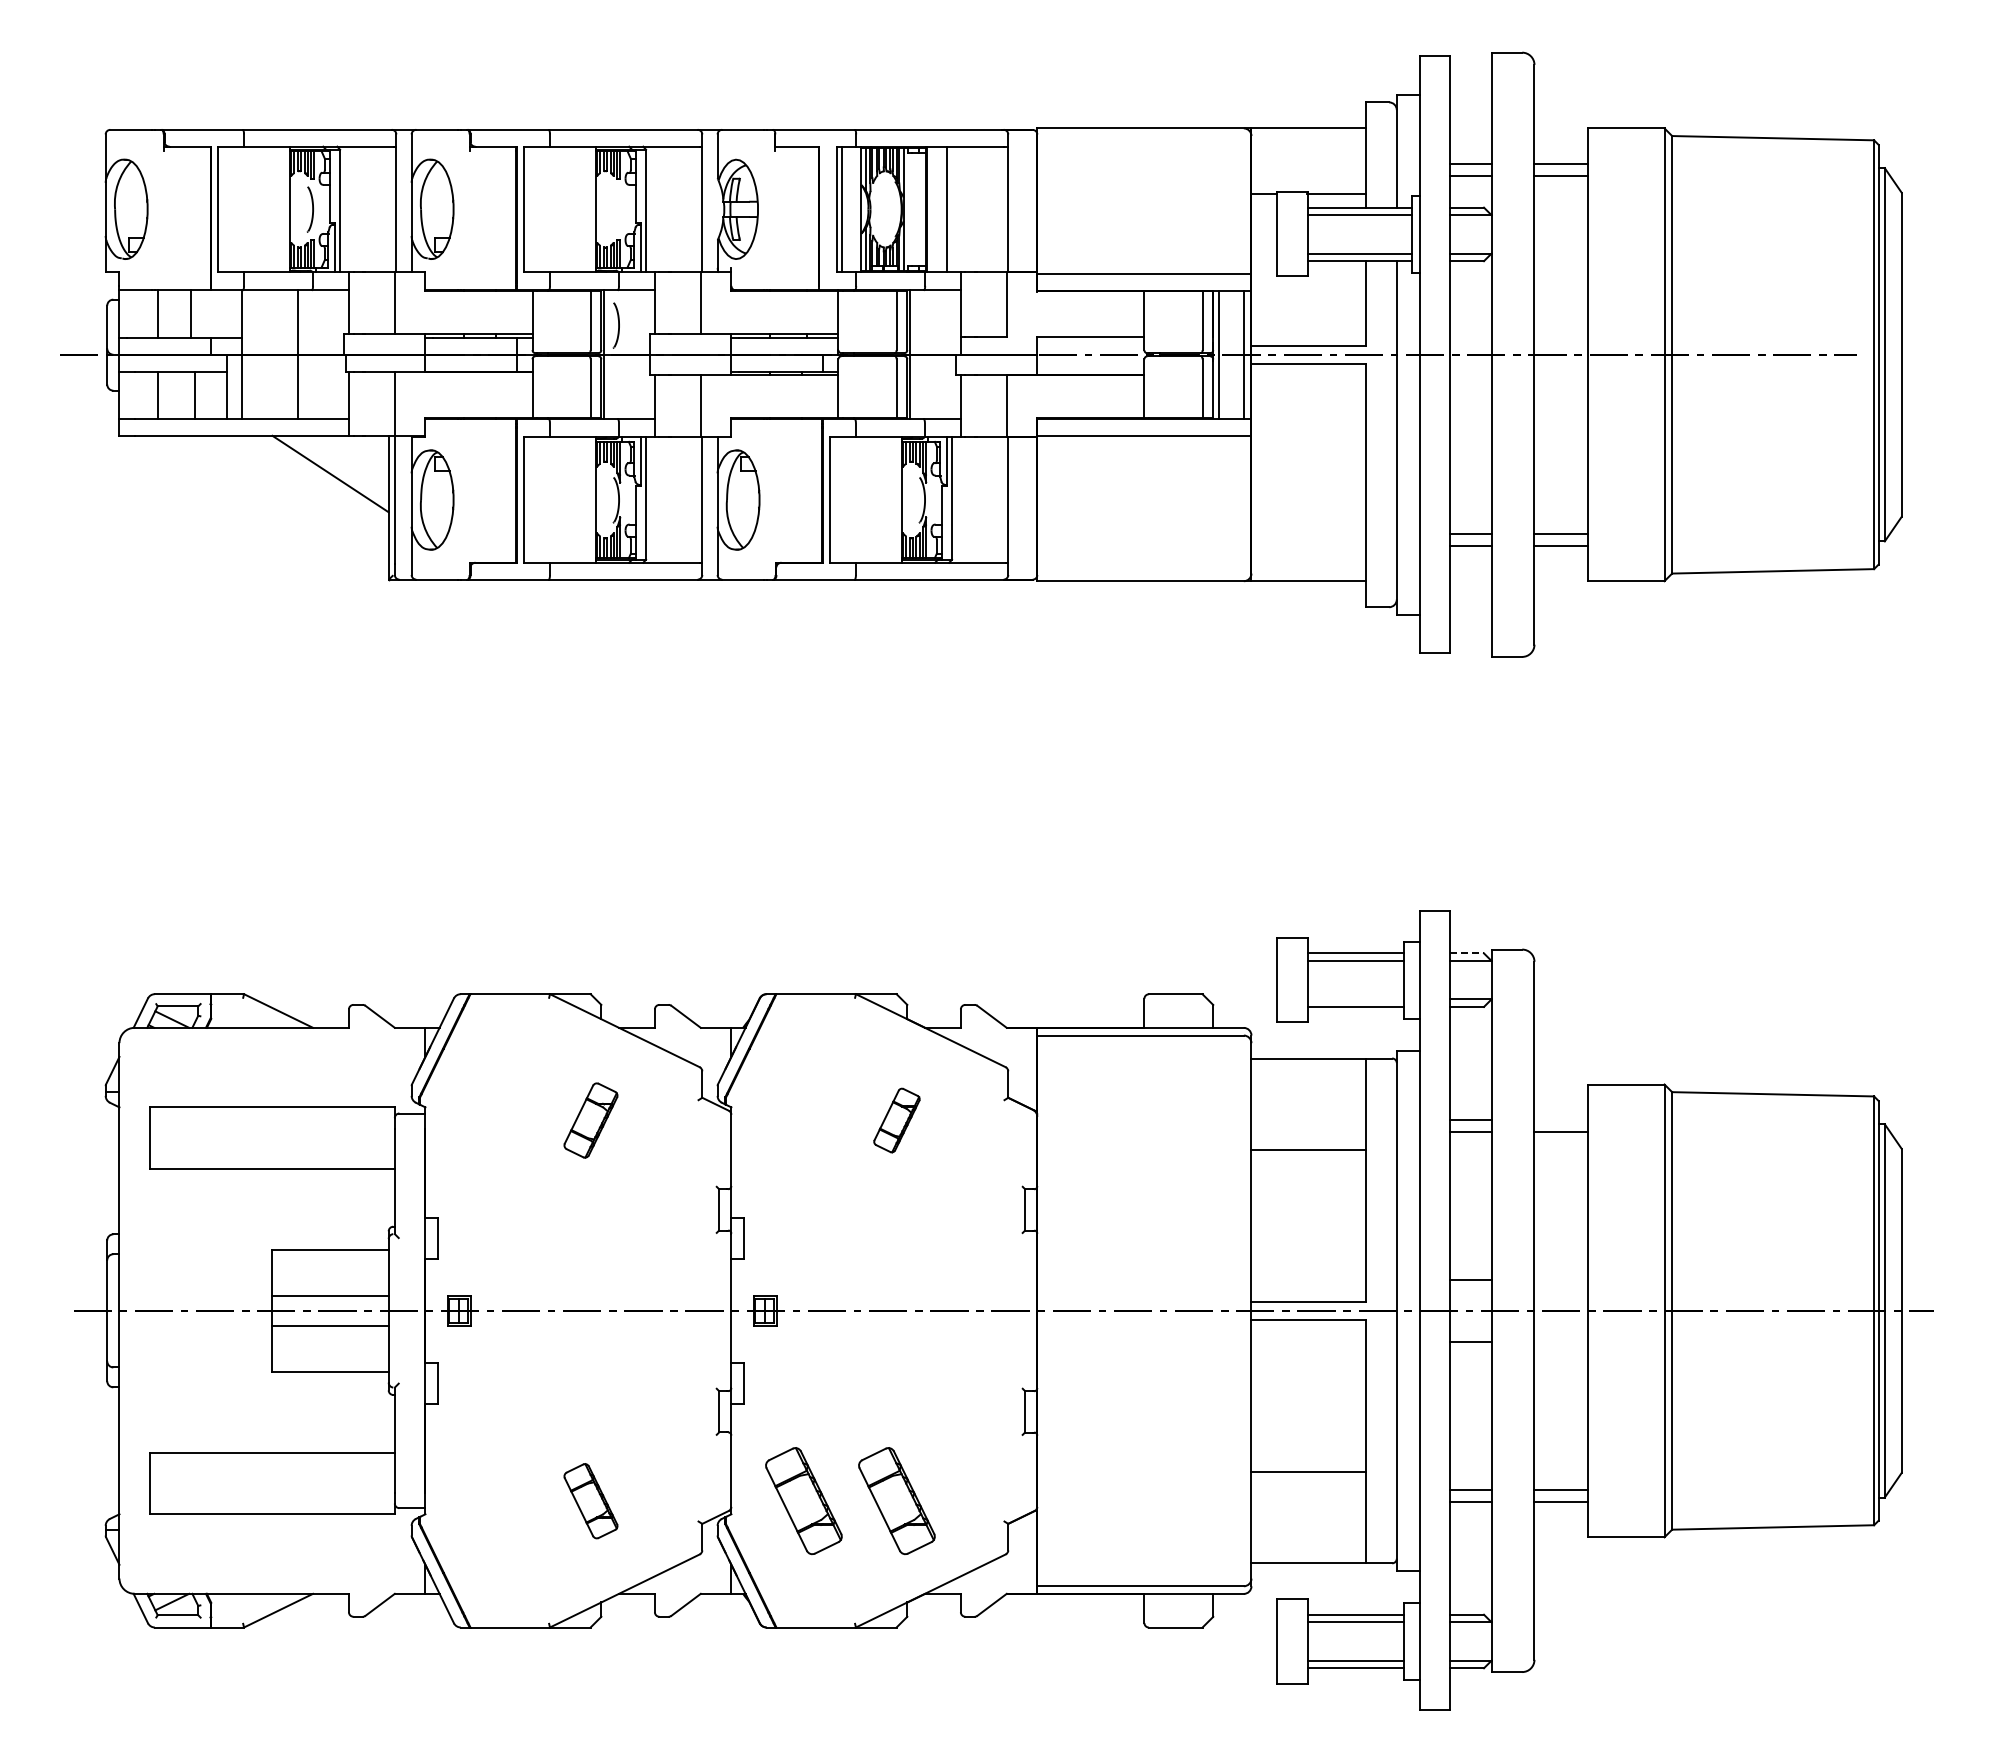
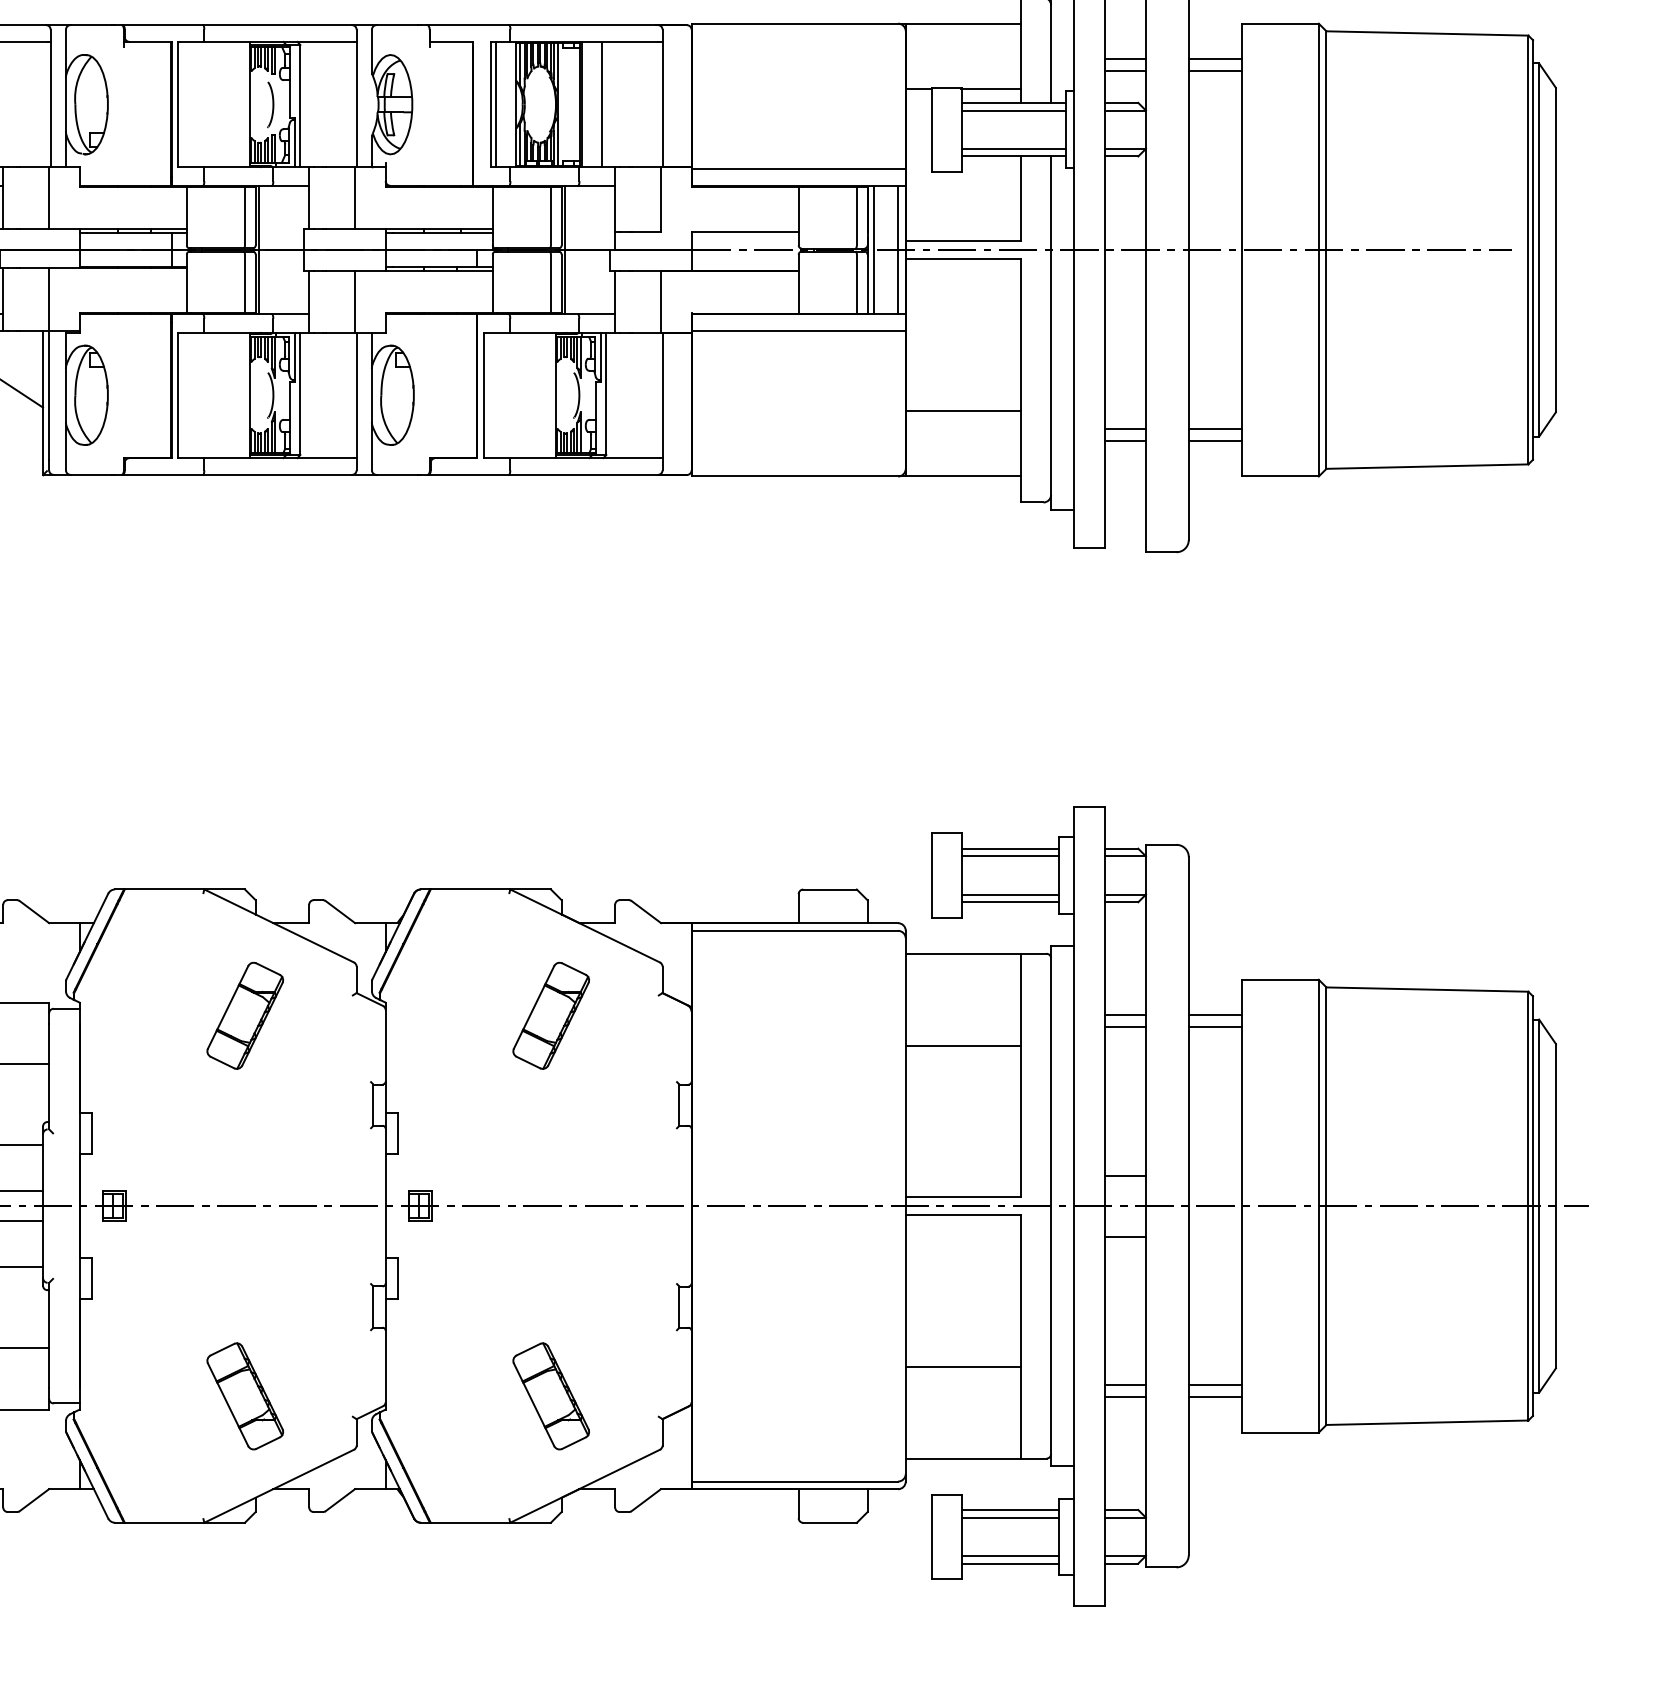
curve: (618, 325) -> (272, 104), moved
line: (1308, 515) -> (962, 410), added
line: (1467, 953) -> (1121, 848), dashed -> solid
line: (1356, 999) -> (1010, 894), added
line: (1561, 1119) -> (1215, 1014), added
part: (590, 1120) -> (244, 1015), size x1.43
part: (896, 1120) -> (550, 1015), size x1.67
part: (590, 1501) -> (244, 1396), size x1.43
part: (803, 1501) -> (457, 1396), removed

